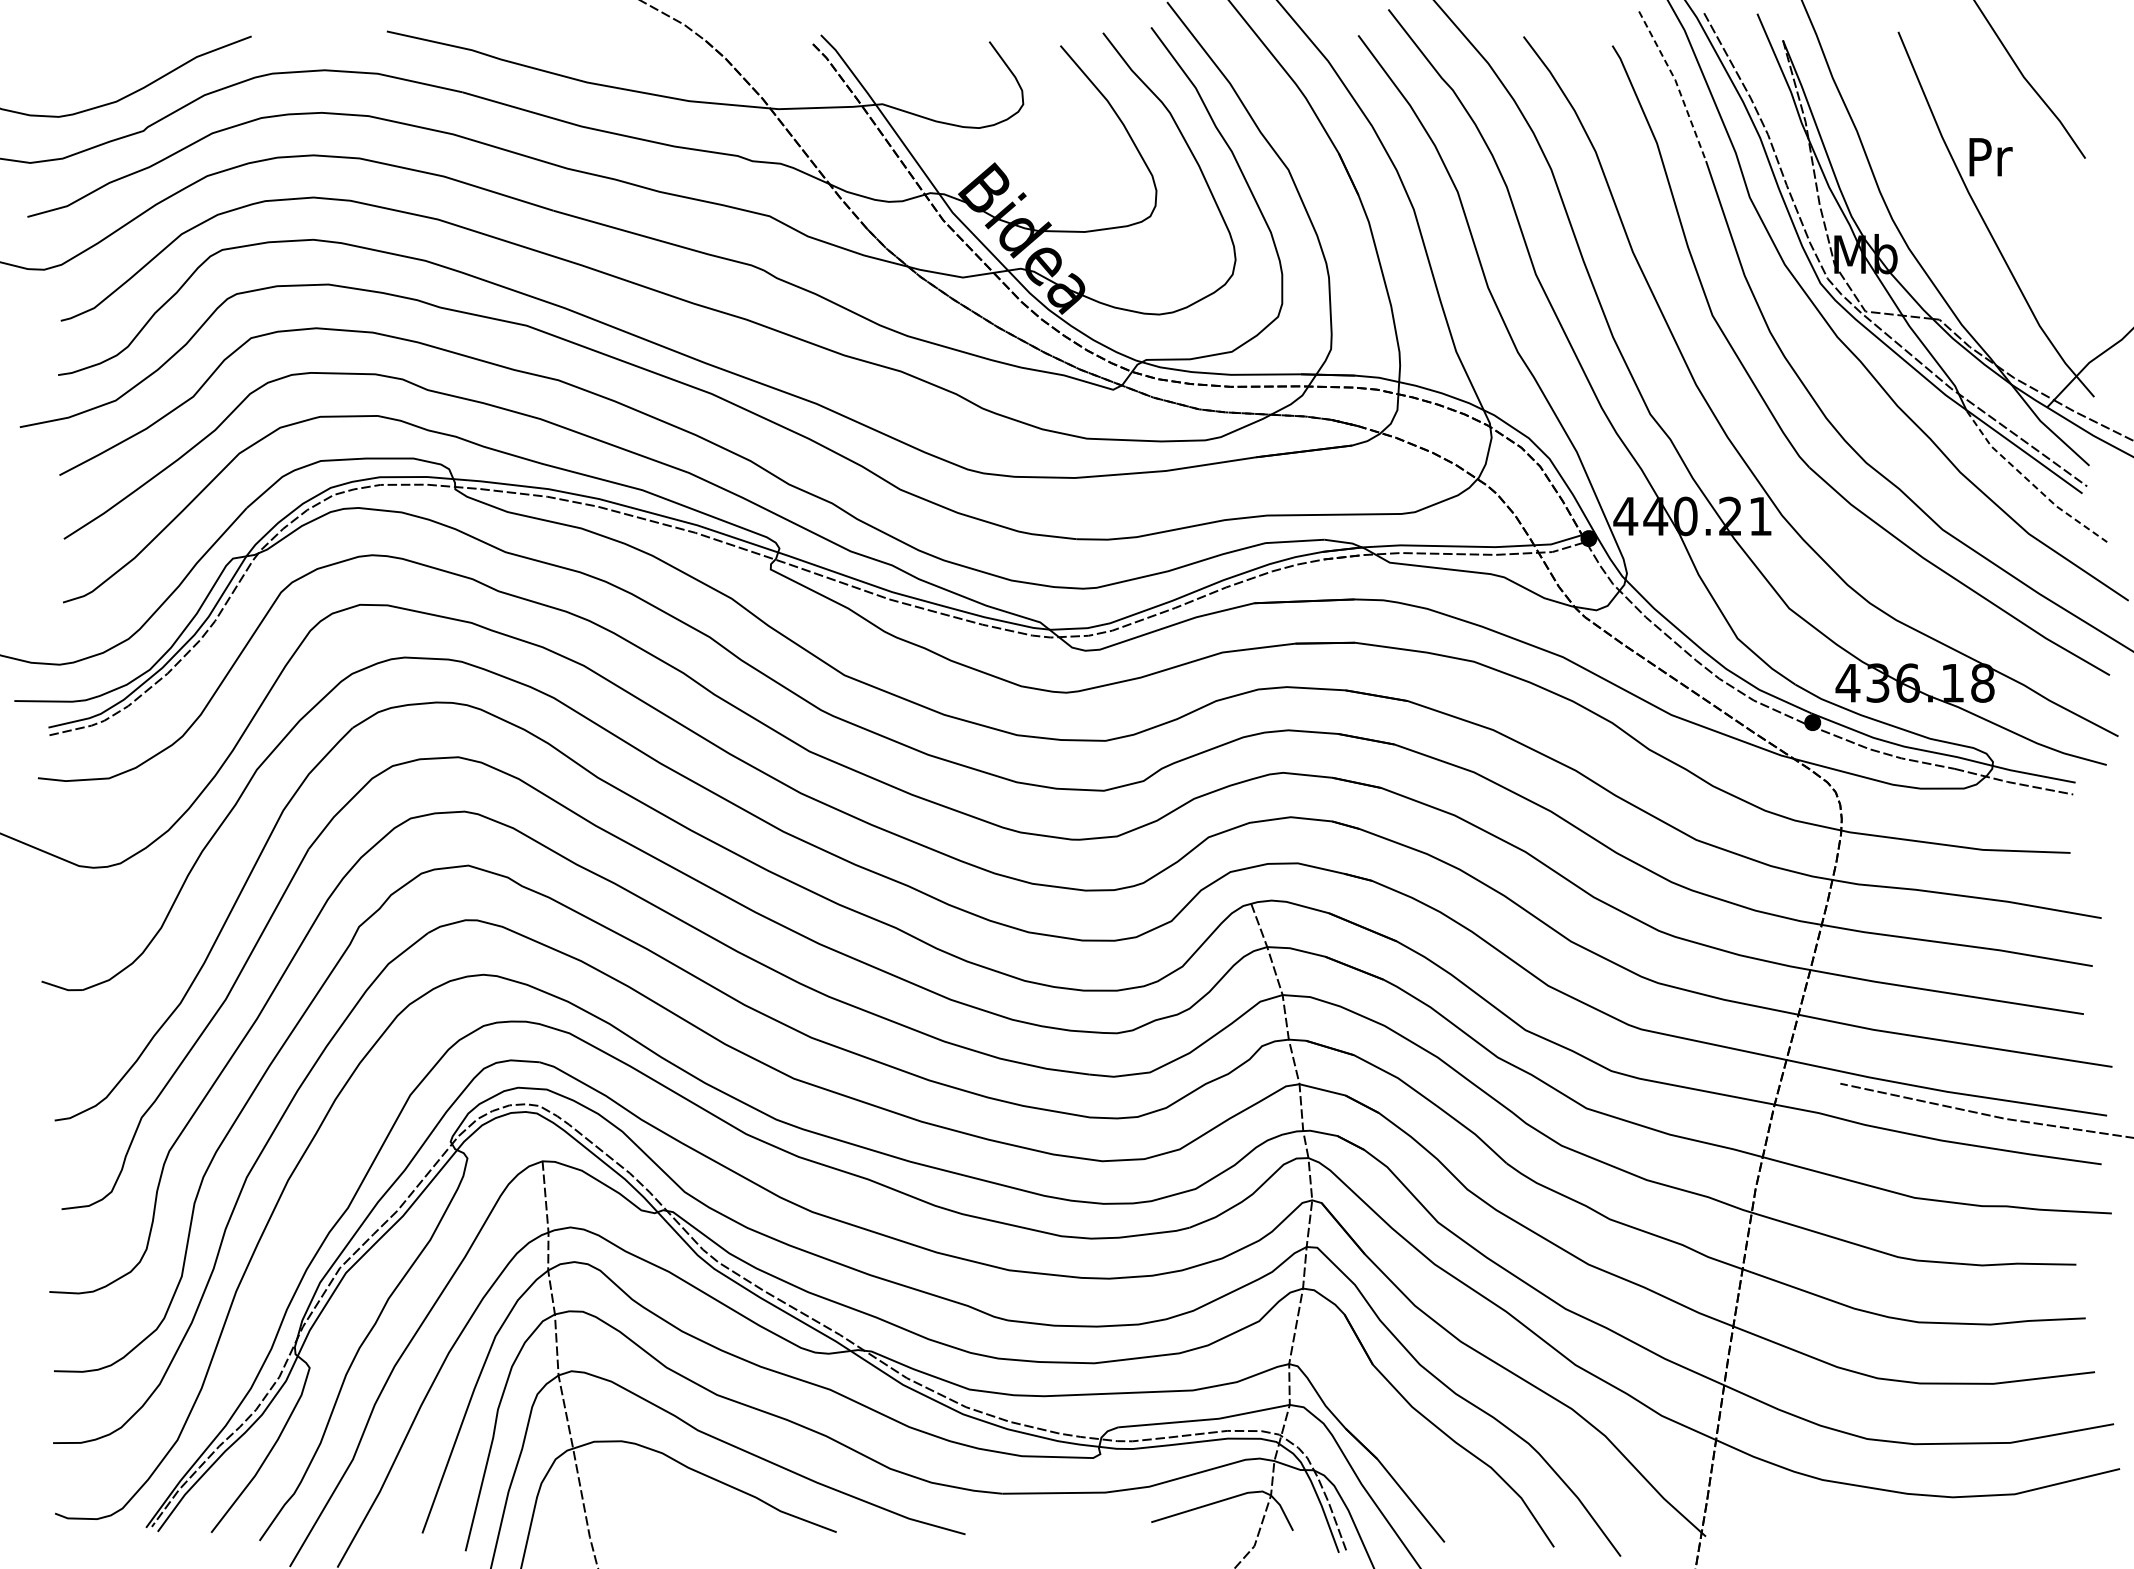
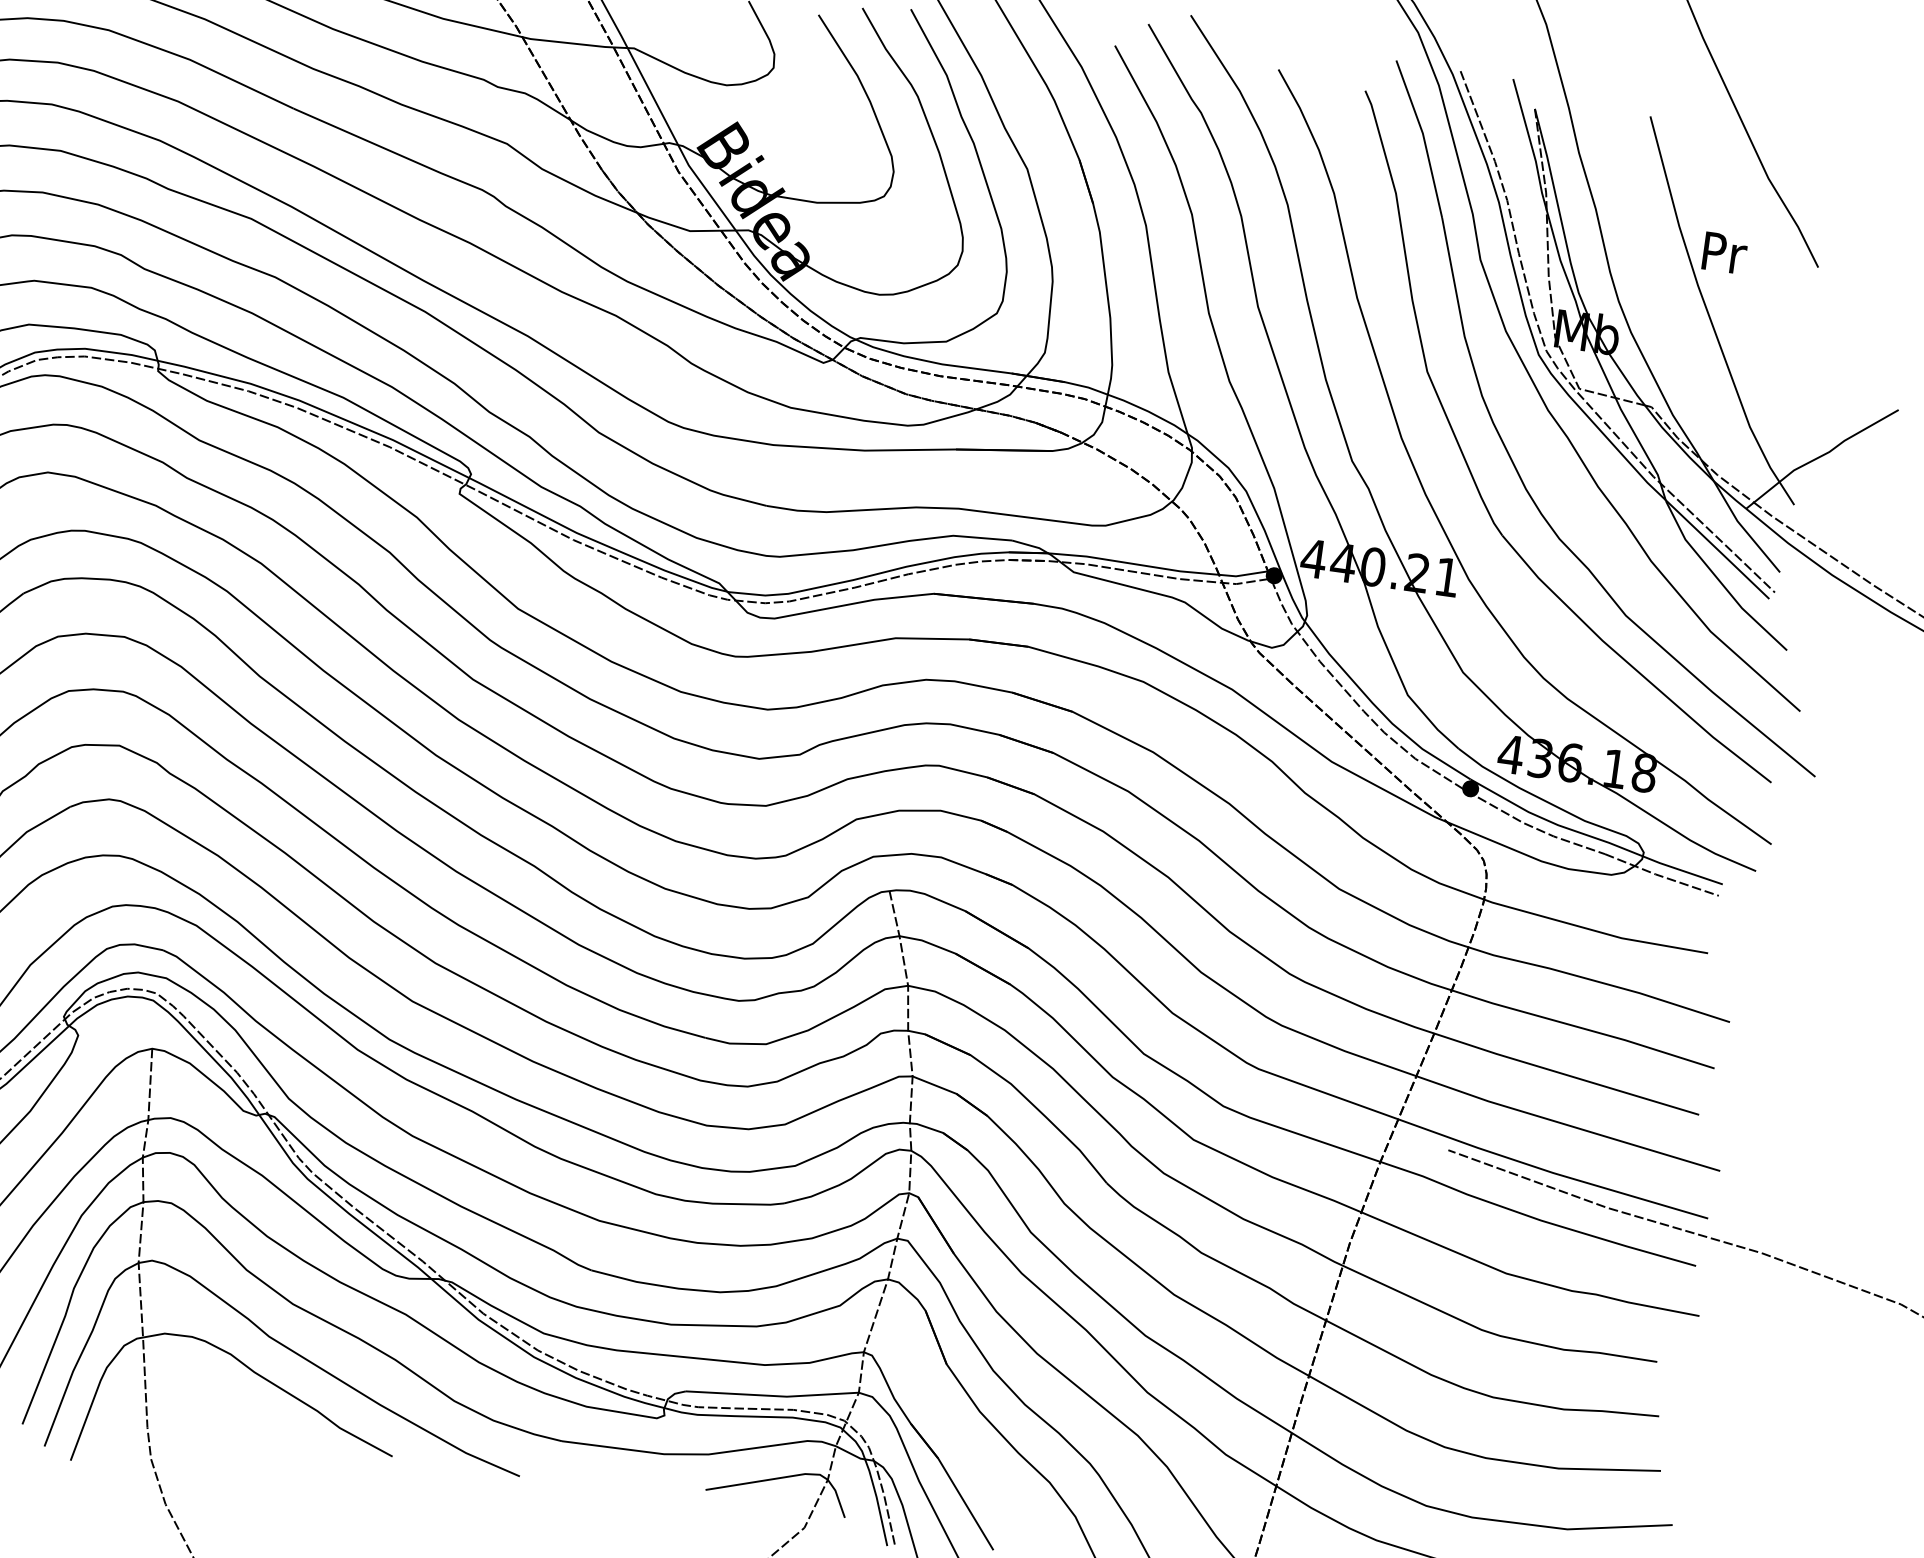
line: (1676, 83) -> (1423, 137), dashed -> solid
line: (2030, 482) -> (1719, 580), dashed -> solid

